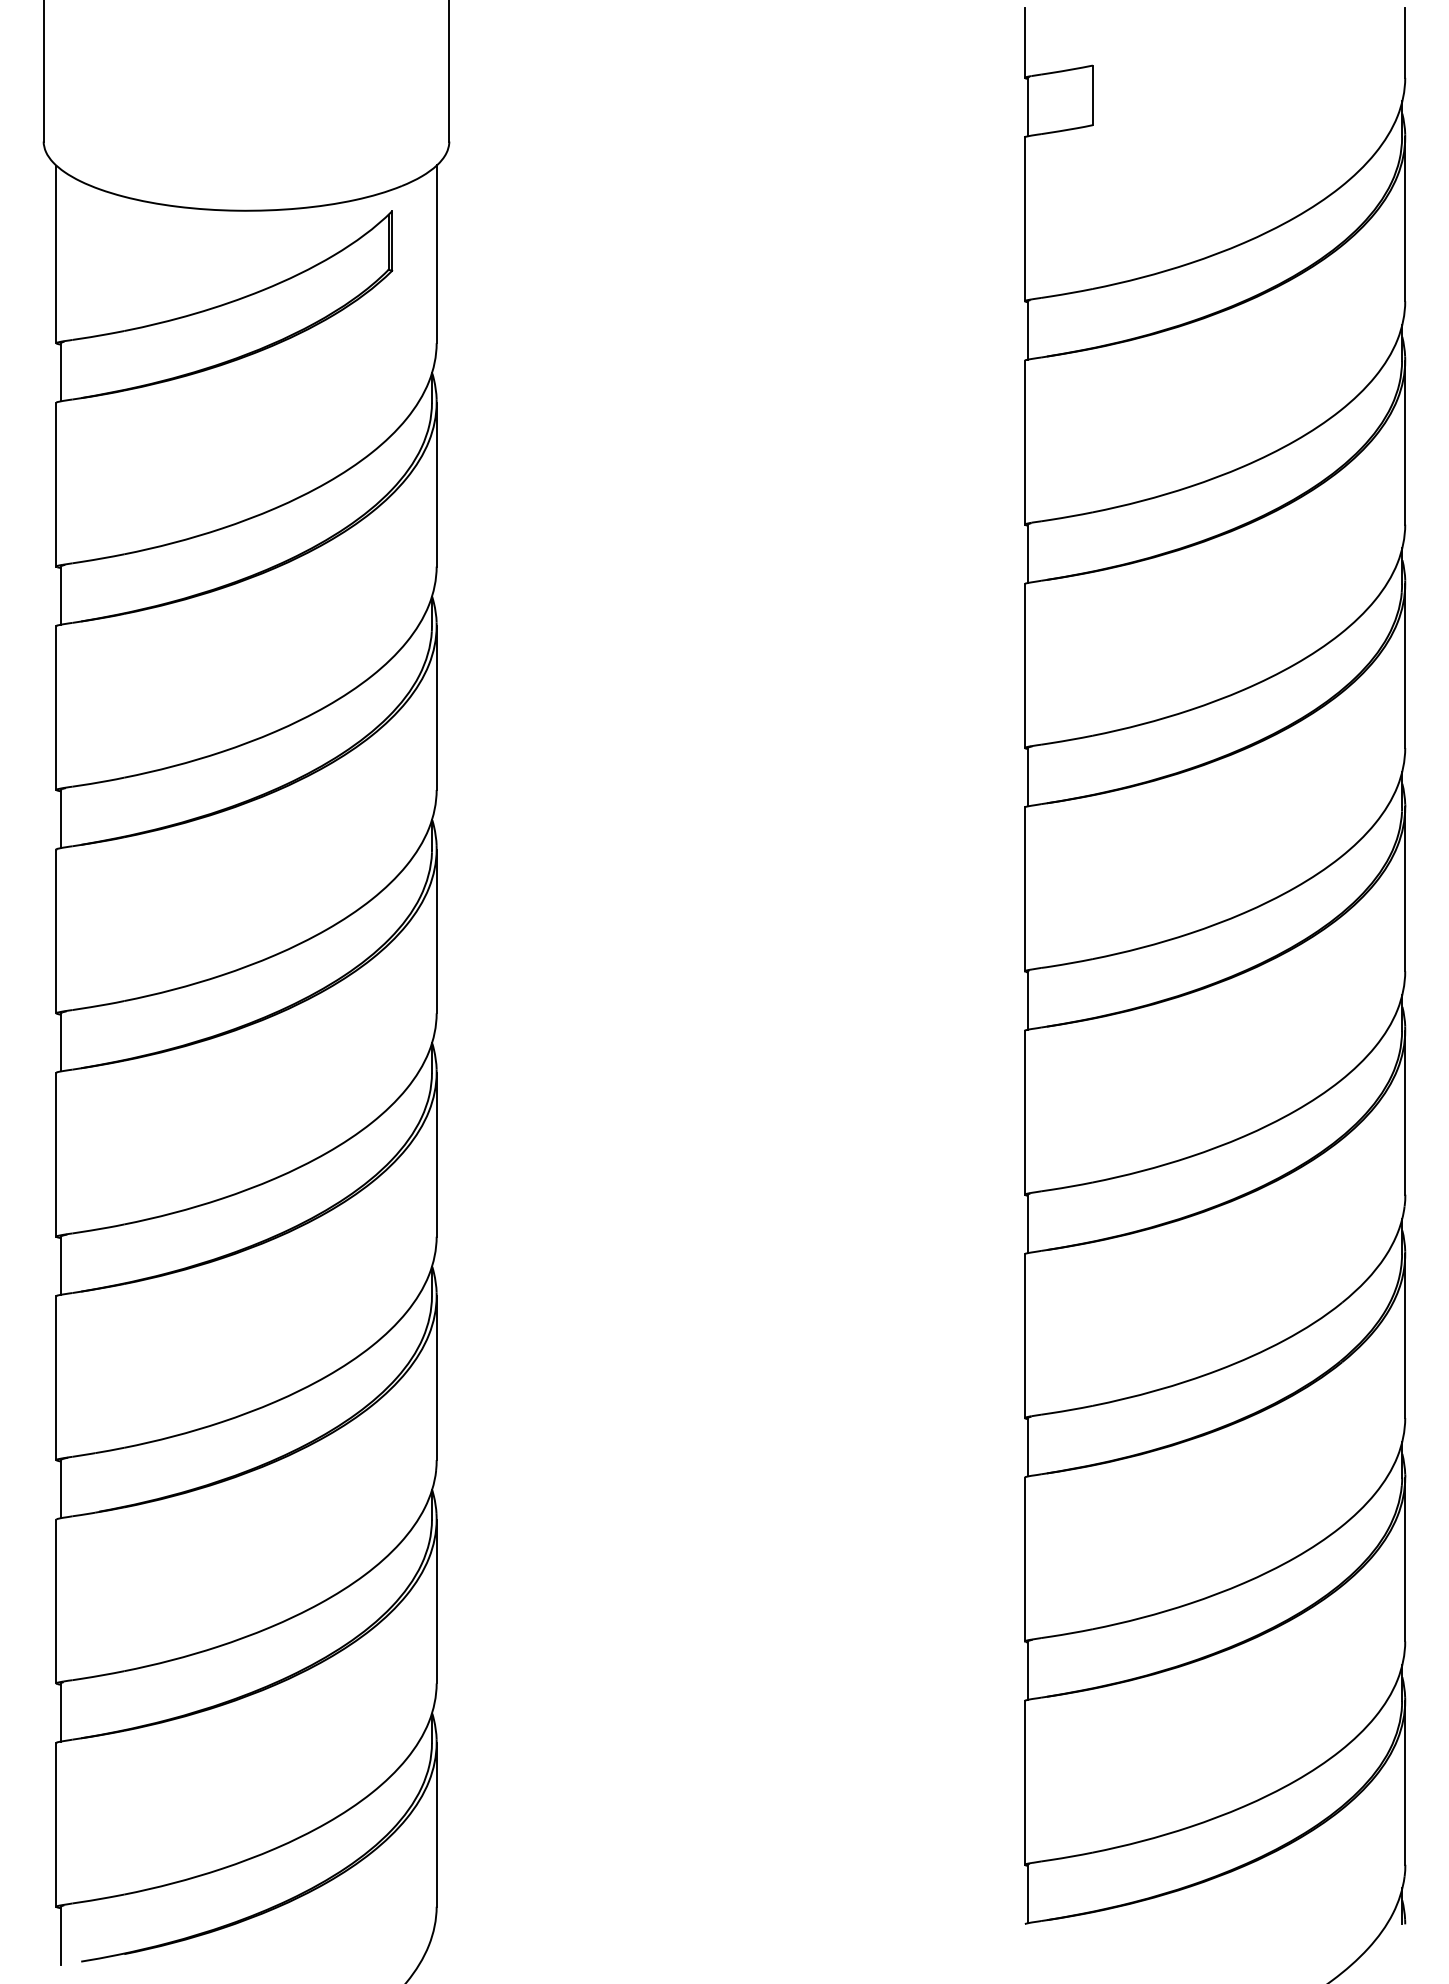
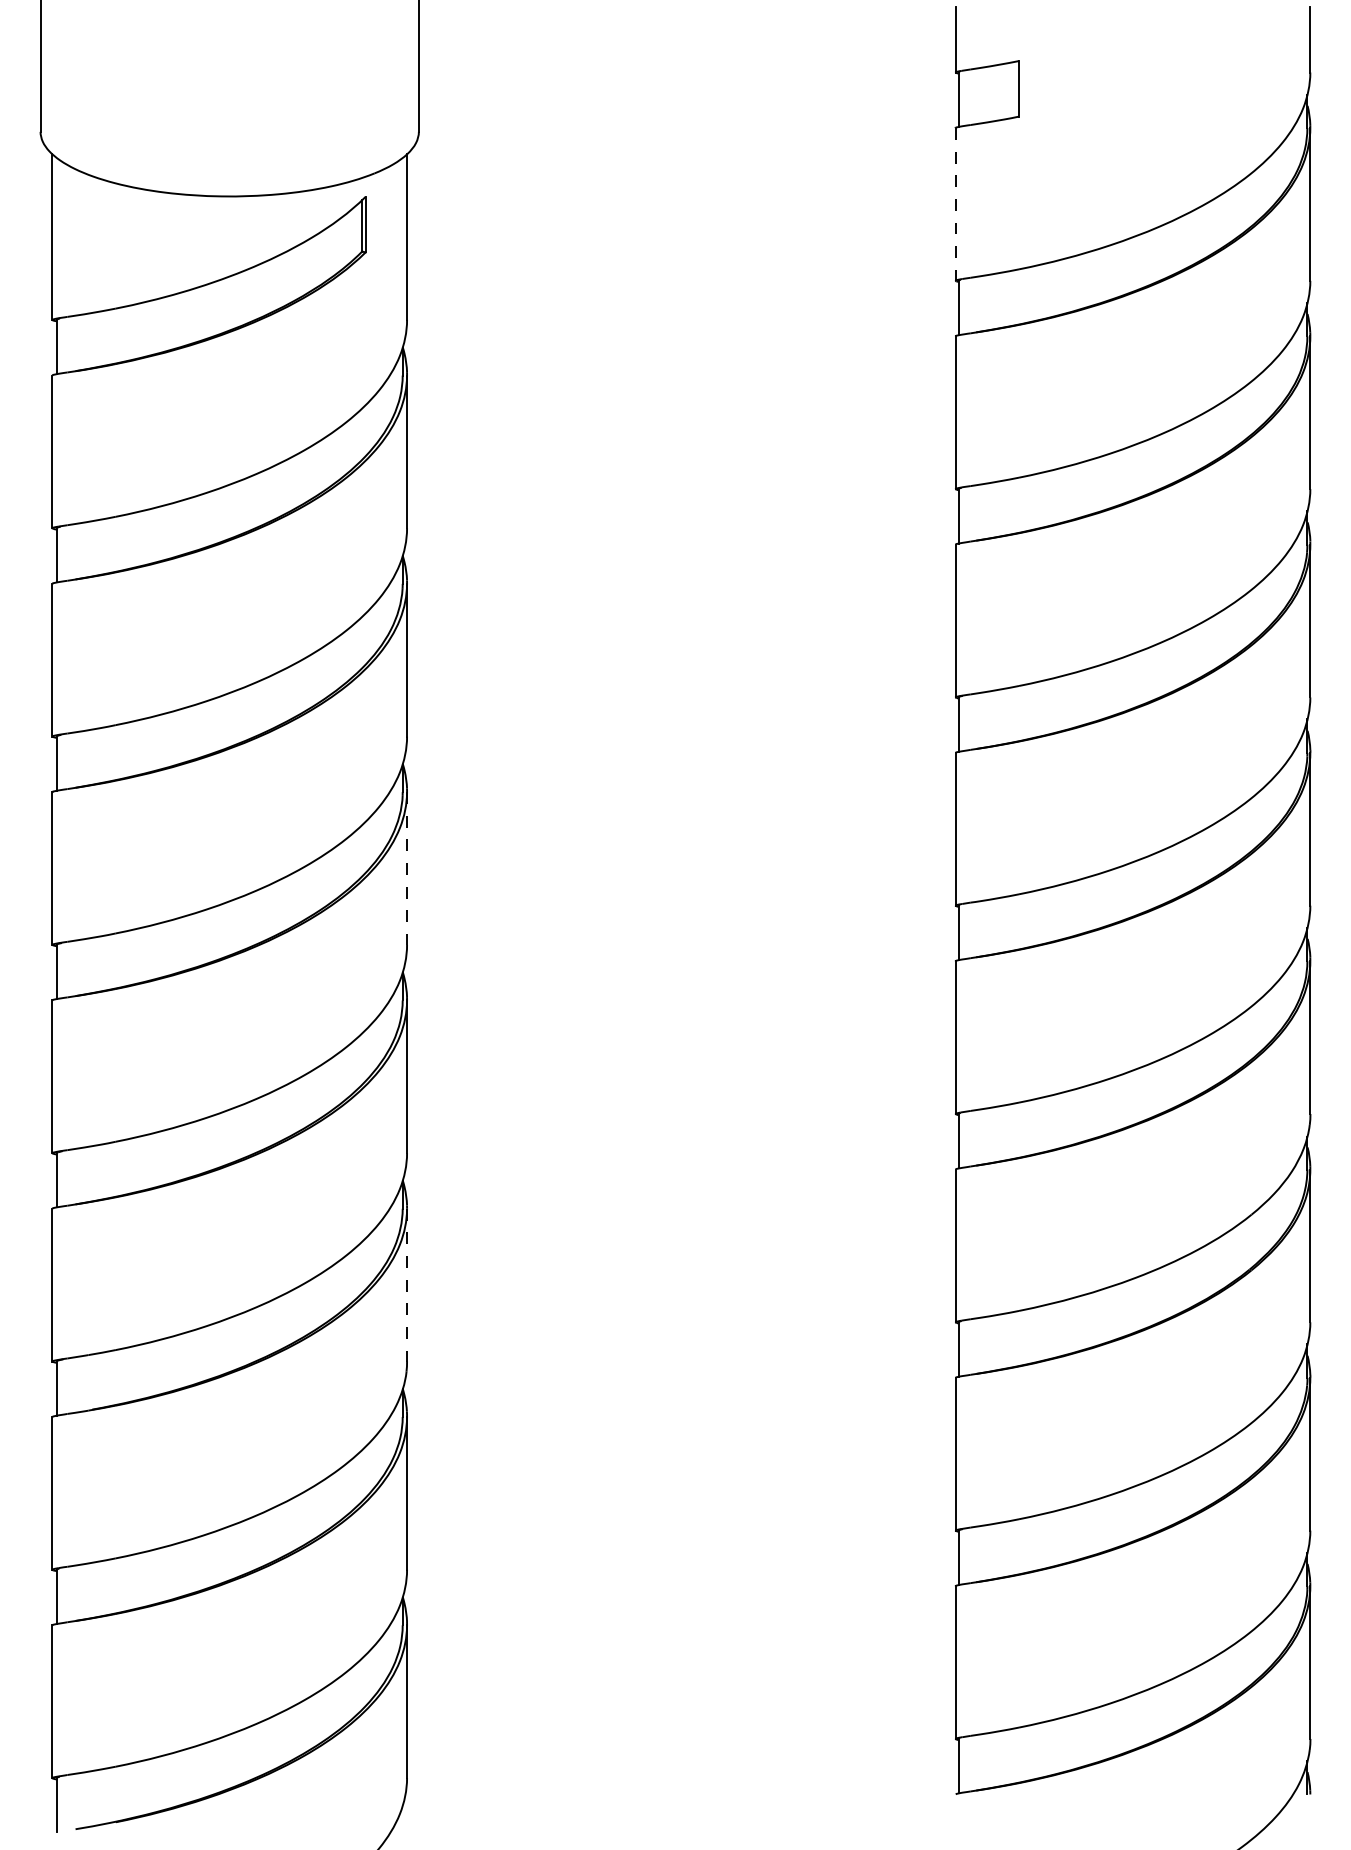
line: (1024, 219) -> (955, 204), solid -> dashed
line: (437, 932) -> (407, 869), solid -> dashed
line: (437, 1378) -> (407, 1285), solid -> dashed

